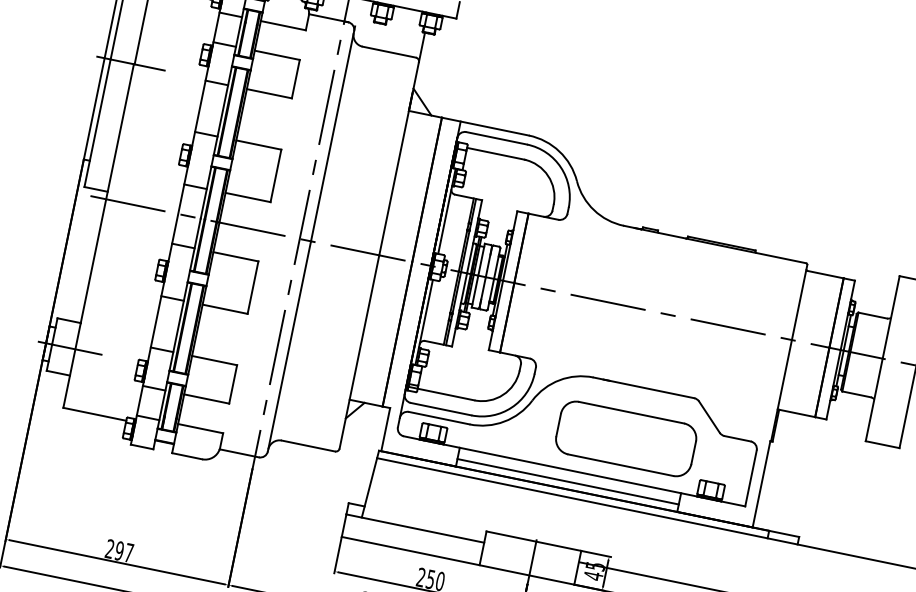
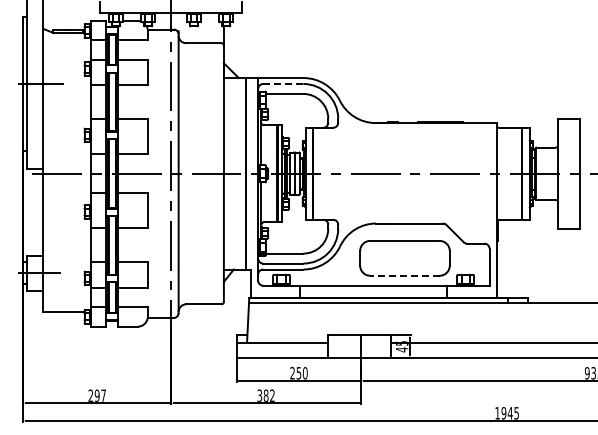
line: (495, 138) -> (282, 84), solid -> dashed
line: (620, 464) -> (404, 275), solid -> dashed
line: (567, 482) -> (373, 293), removed

